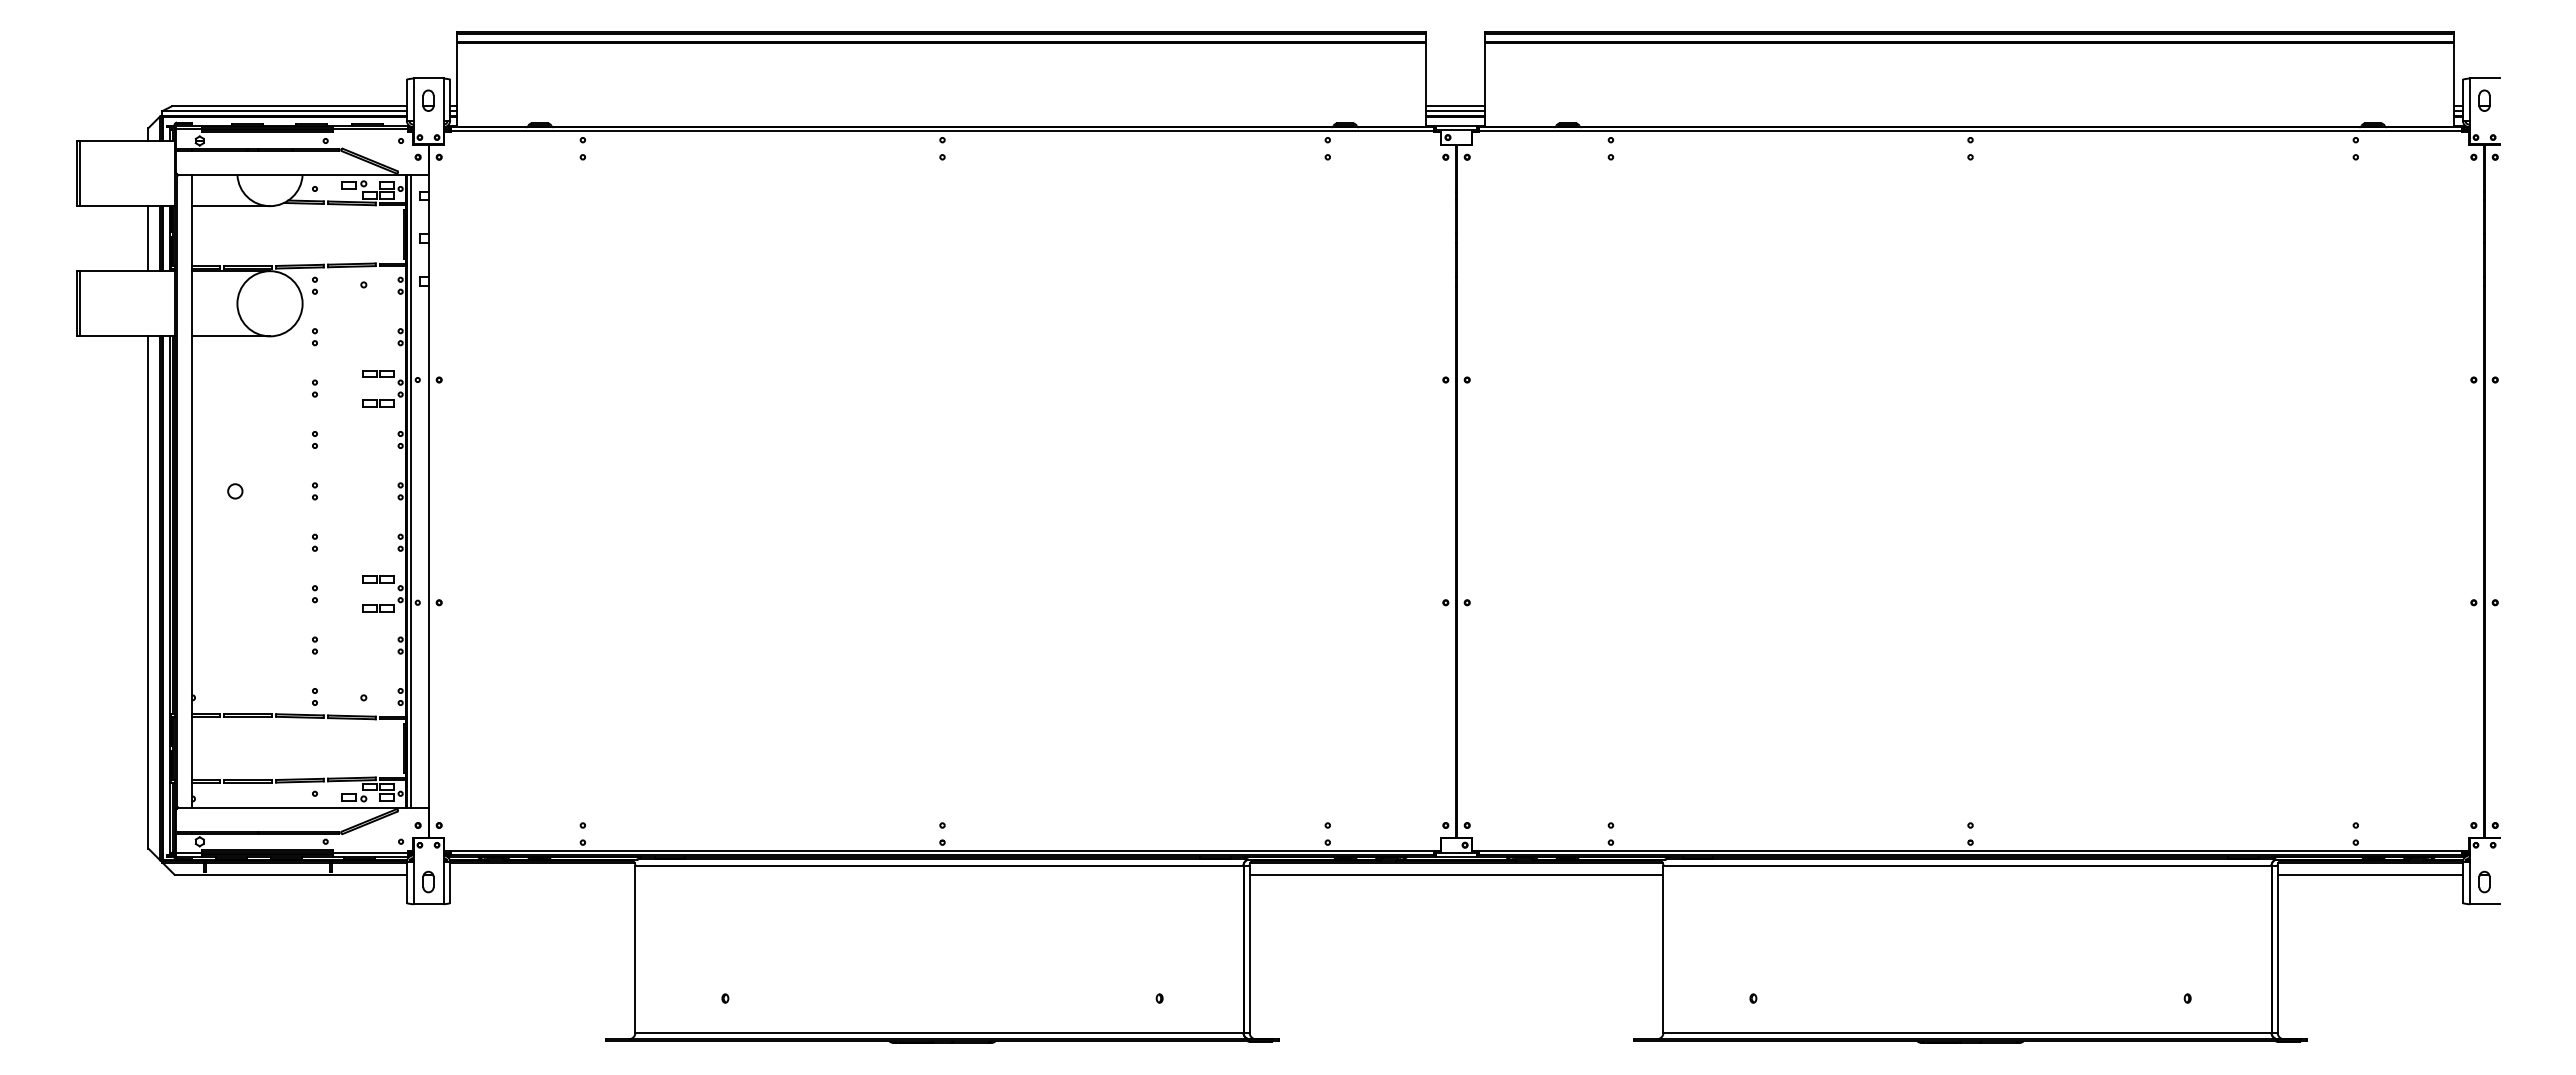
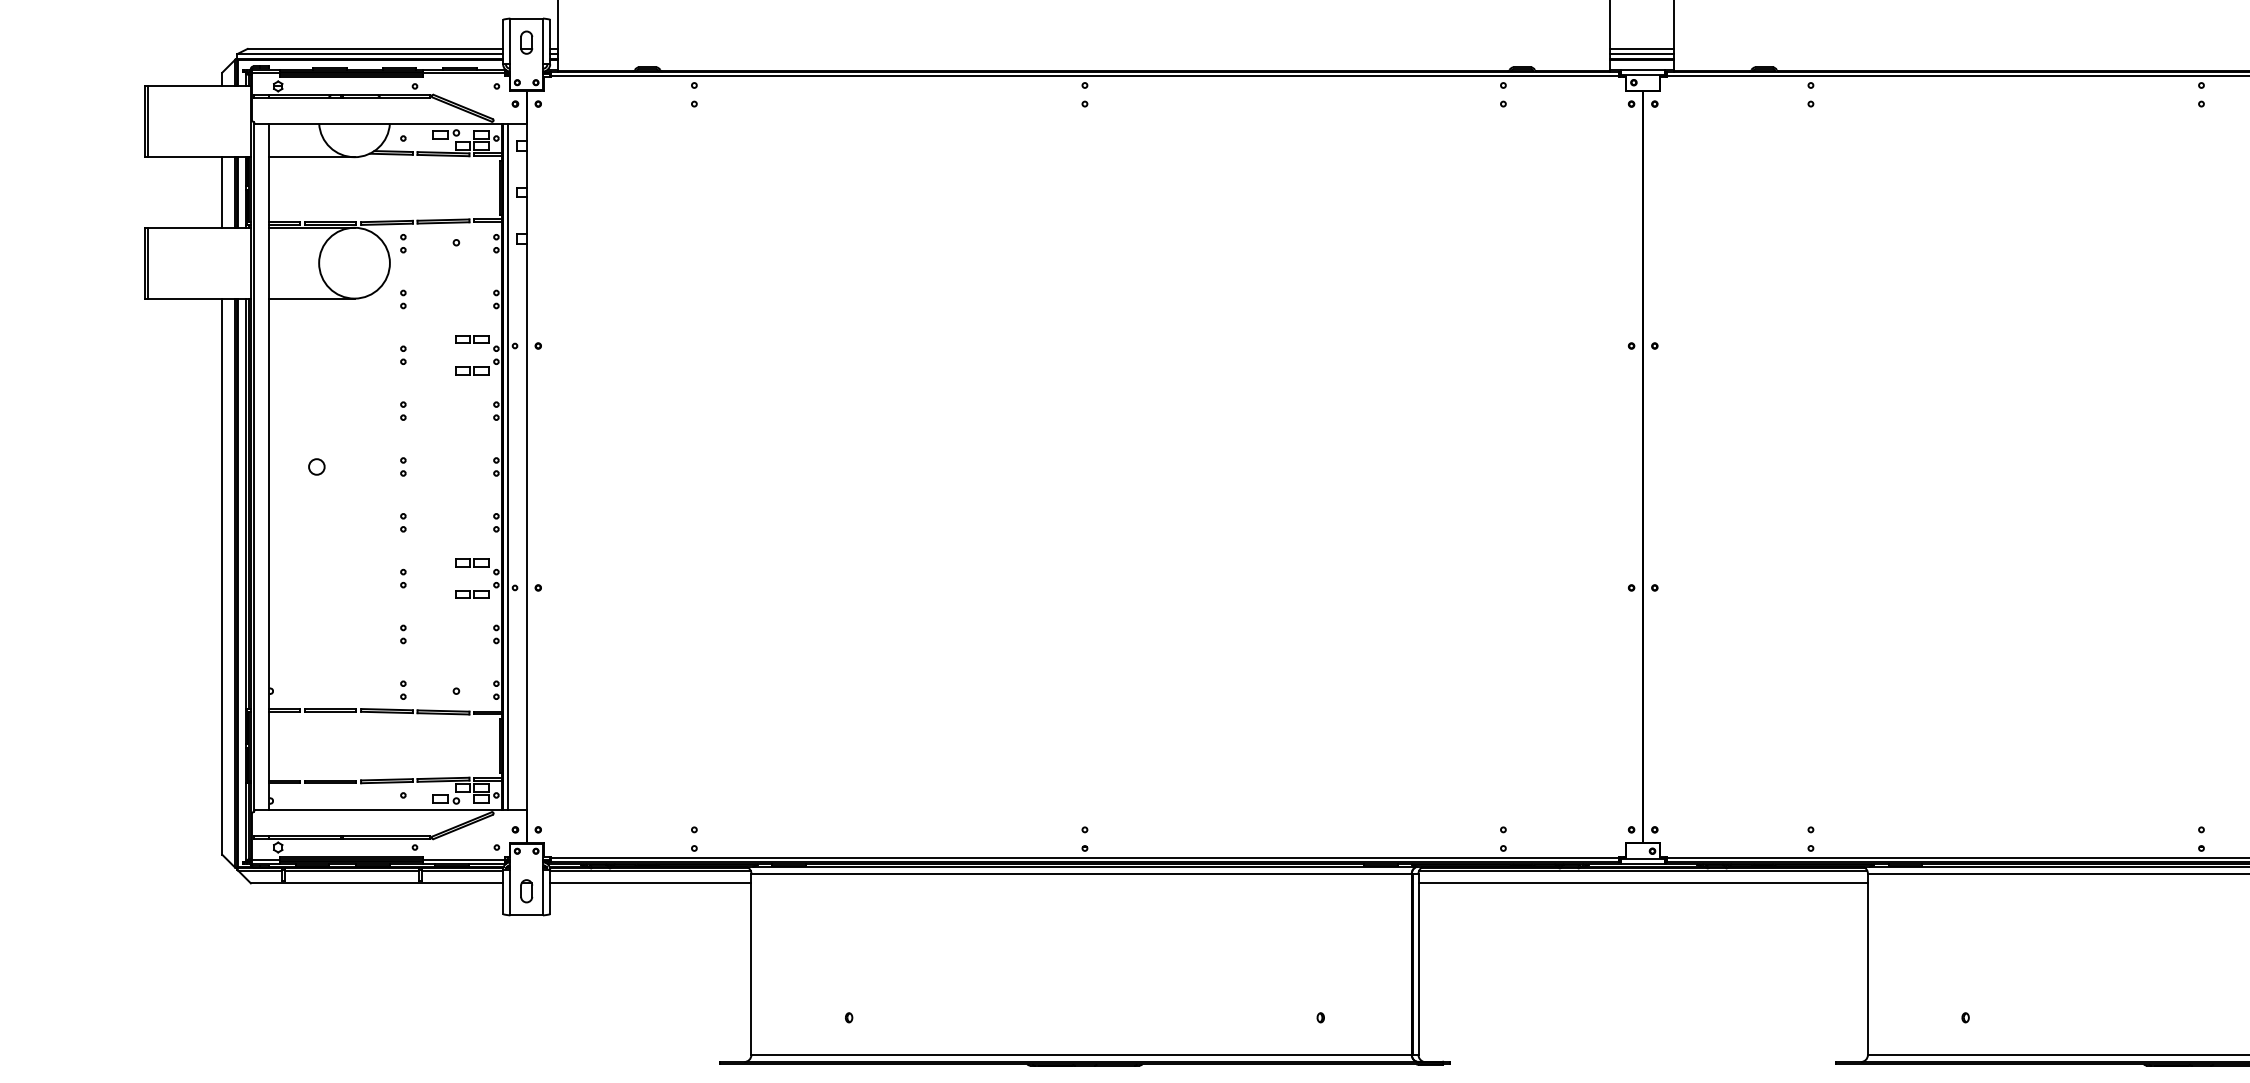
line: (542, 874) -> (650, 883), added

